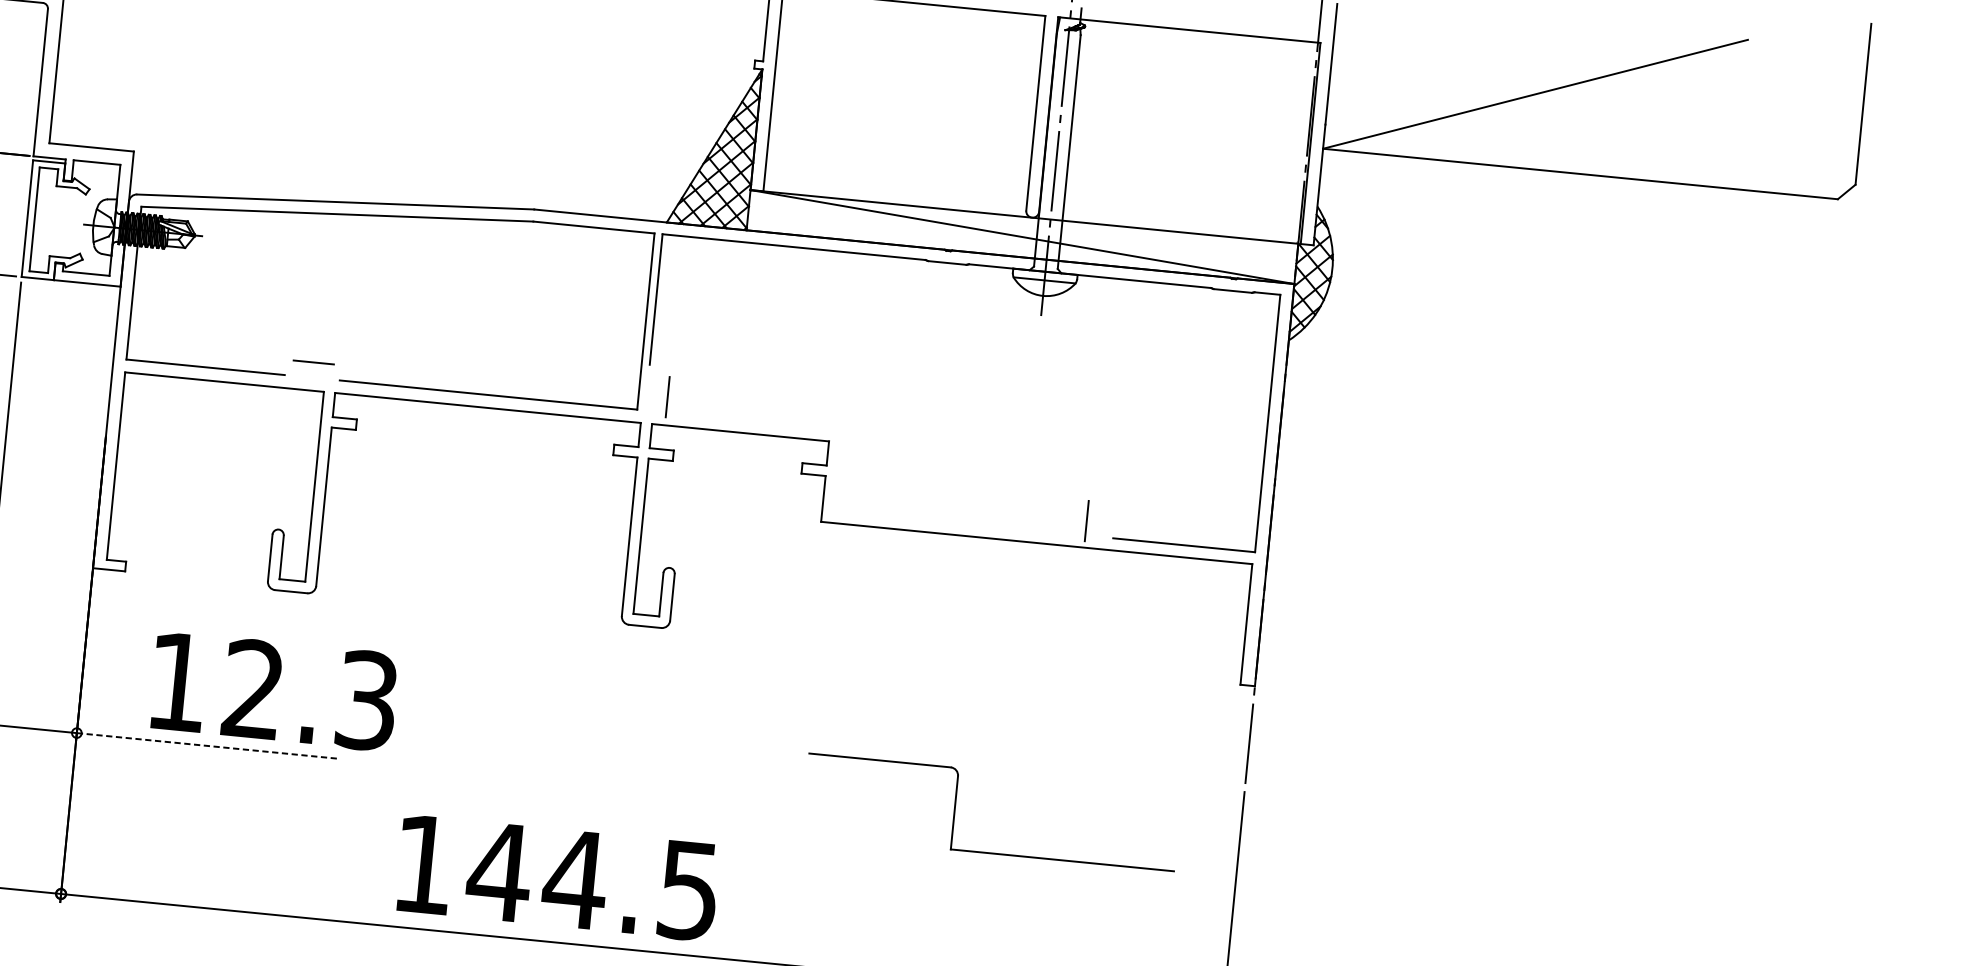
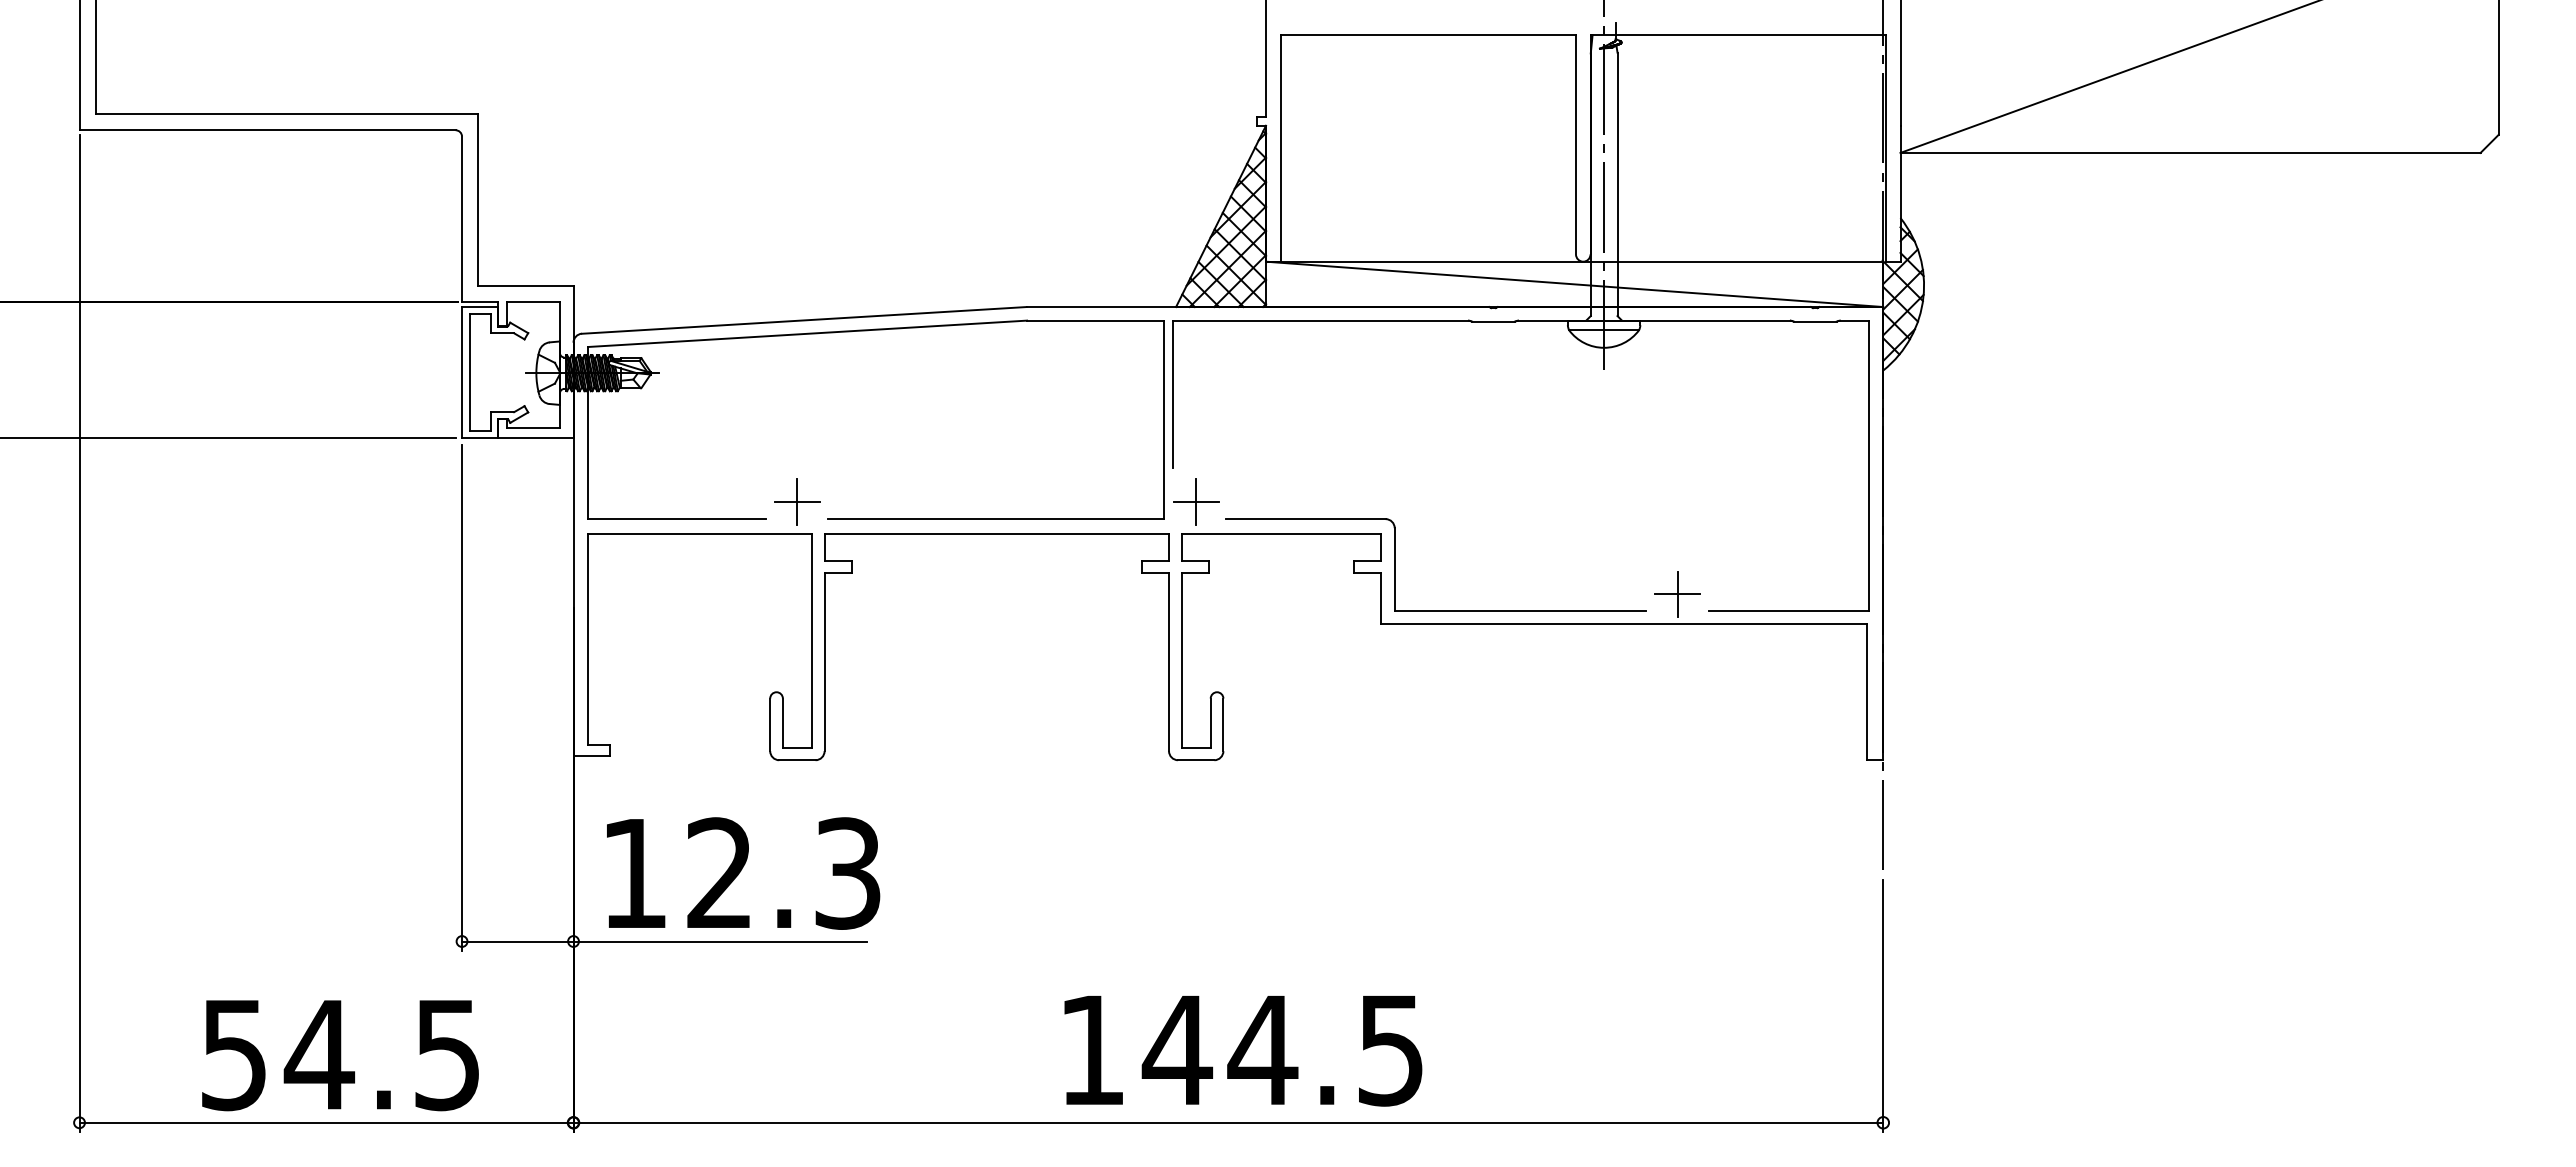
line: (313, 362) -> (797, 501), added
line: (667, 396) -> (1195, 501), added
line: (1086, 521) -> (1677, 594), added
text: (274, 691) -> (743, 873), moved
line: (207, 745) -> (720, 941), dashed -> solid
part: (955, 808) -> (1395, 564), moved
text: (558, 878) -> (1243, 1051), moved

